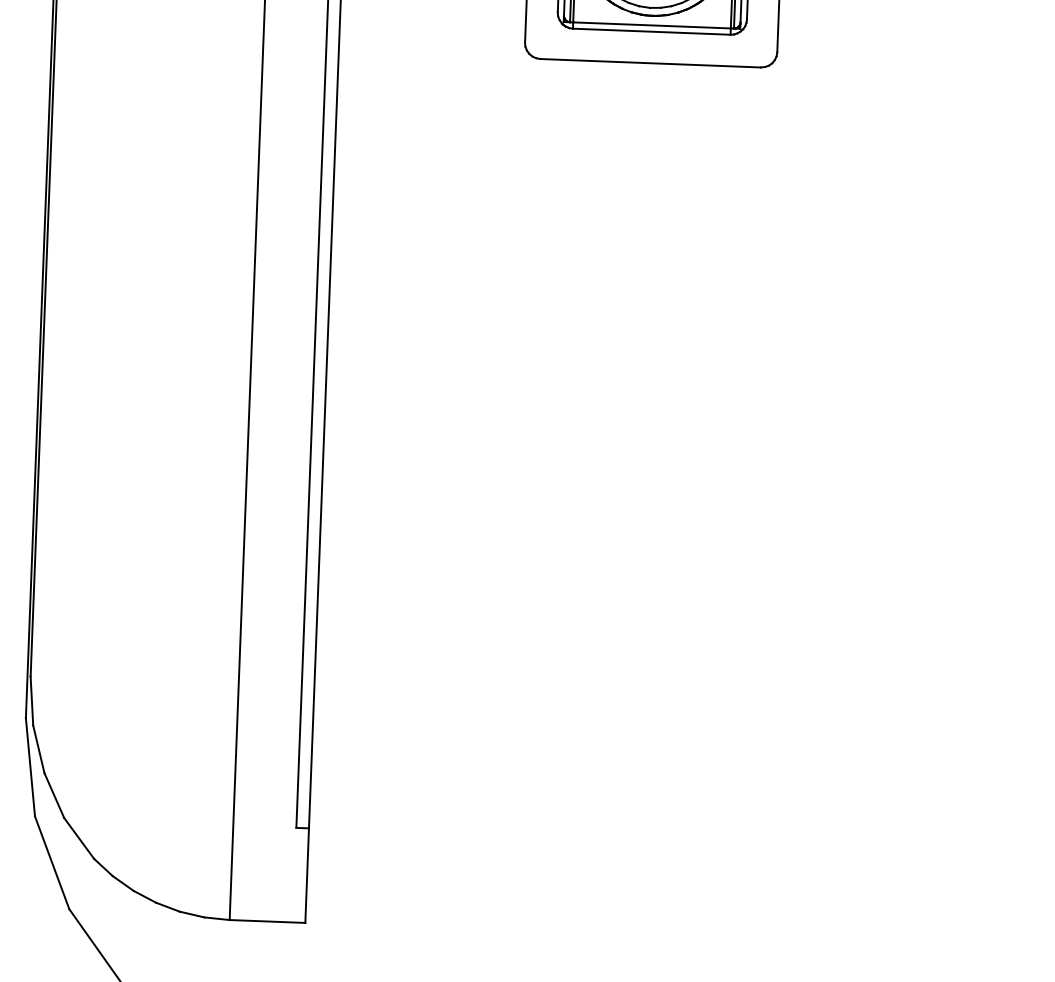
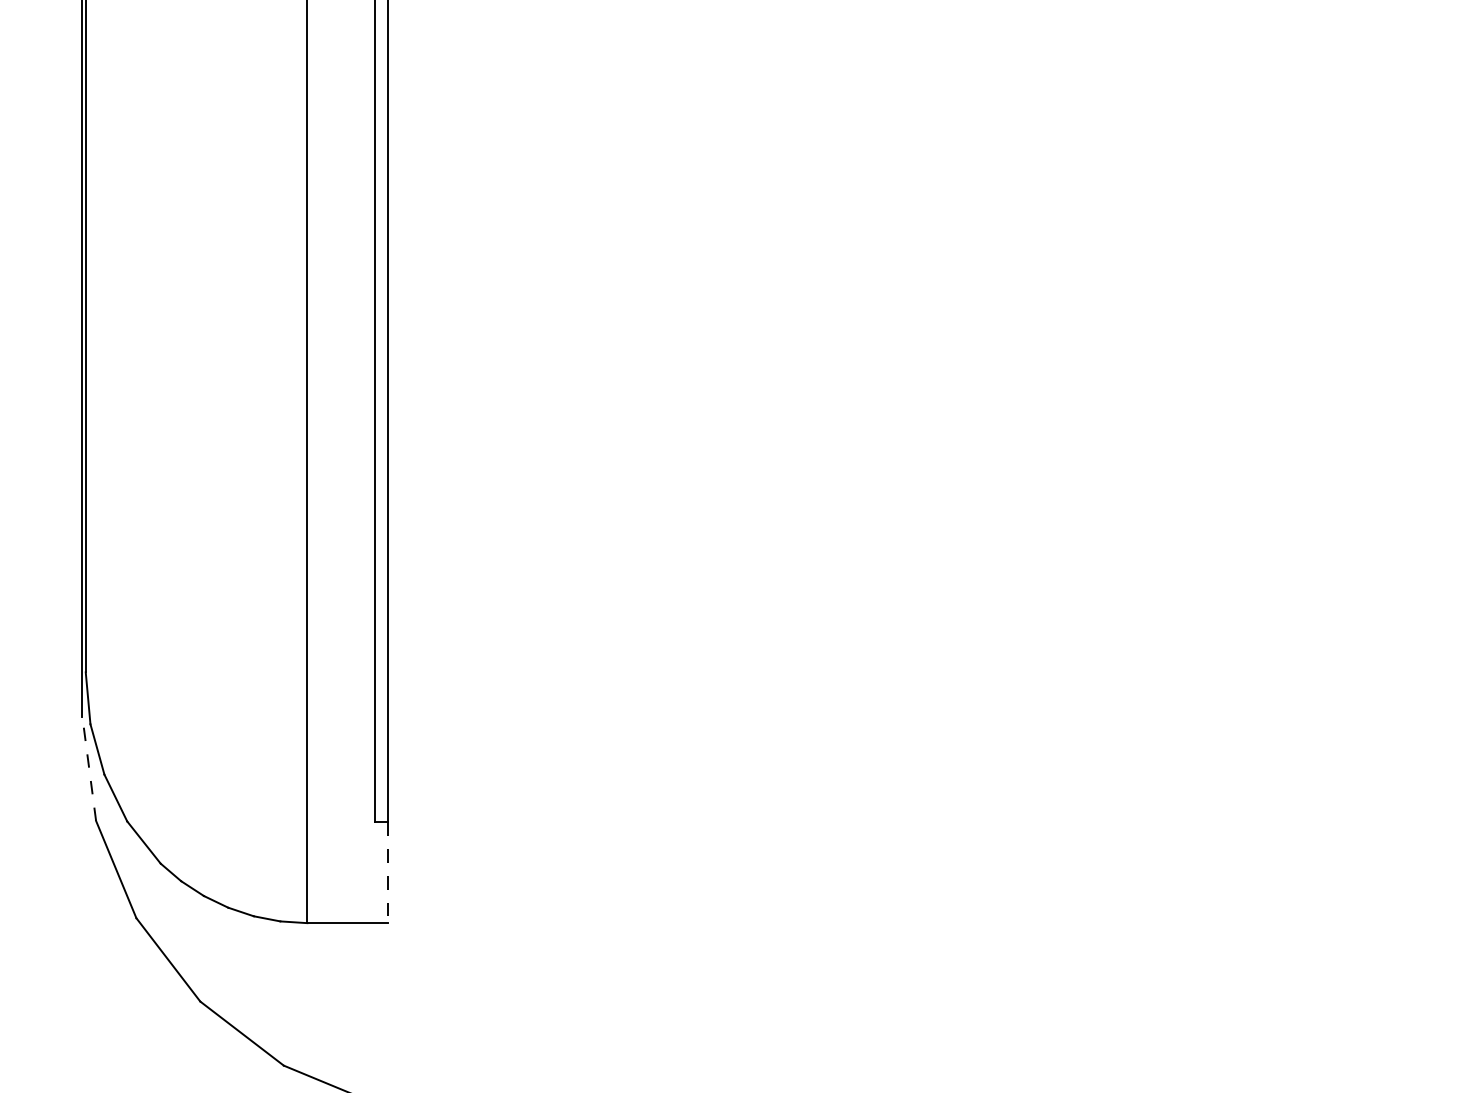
line: (30, 766) -> (89, 768), solid -> dashed
line: (306, 876) -> (387, 873), solid -> dashed

